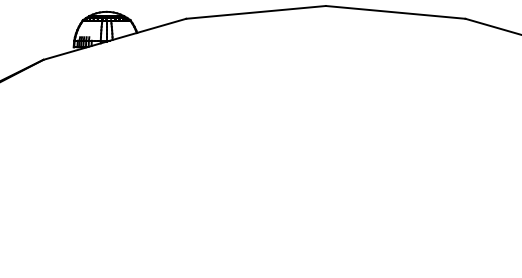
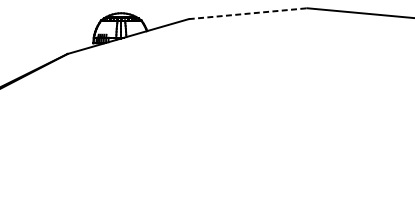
line: (256, 12) -> (248, 13), solid -> dashed

